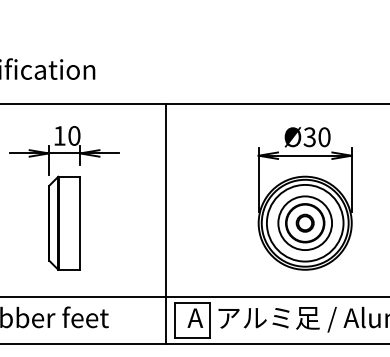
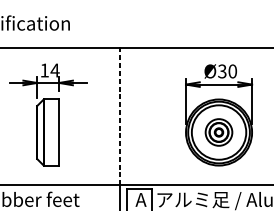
text: (73, 135) -> (54, 70), 10 -> 14
line: (166, 200) -> (120, 116), solid -> dashed
part: (304, 222) -> (218, 132), size x0.7

